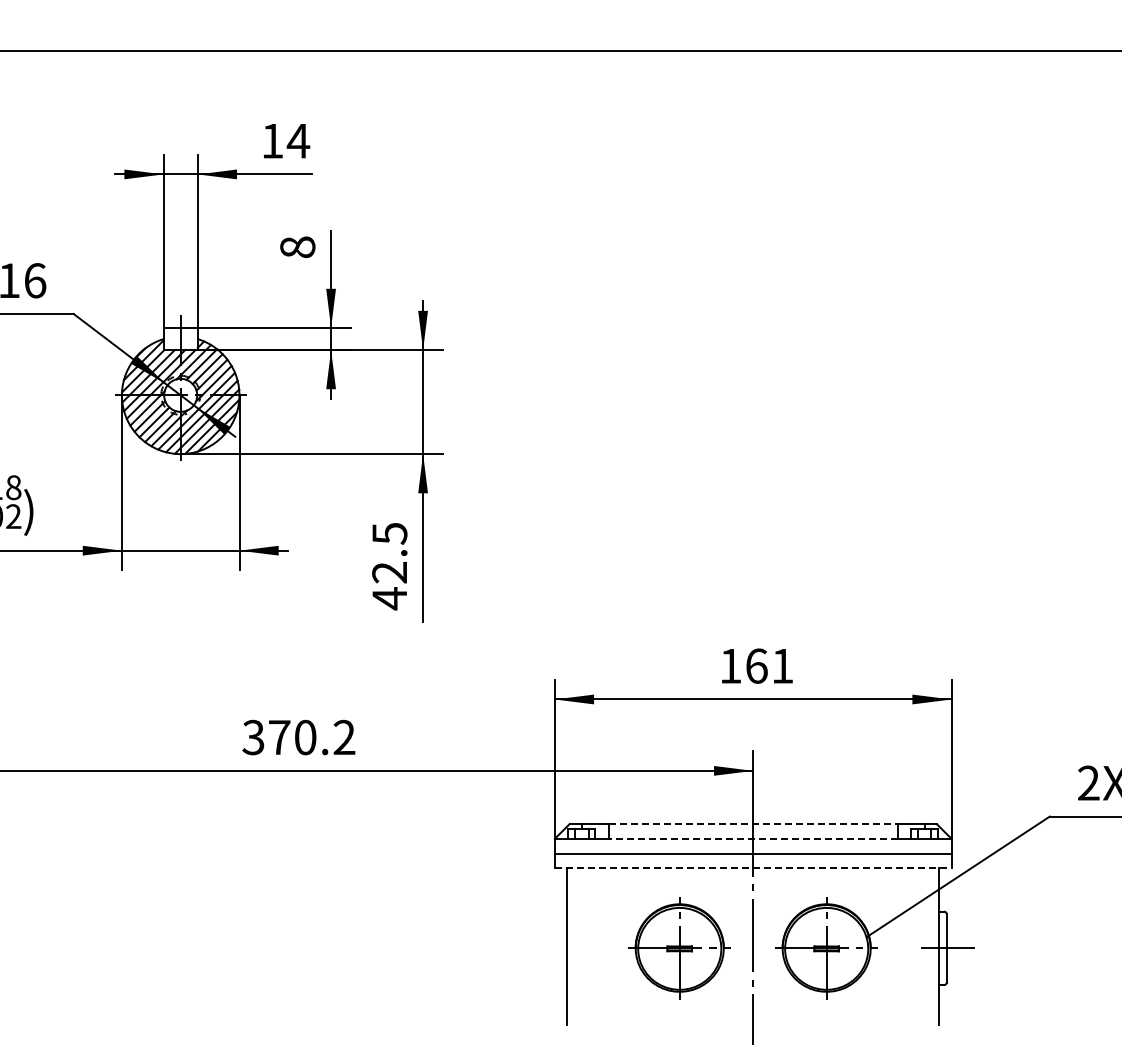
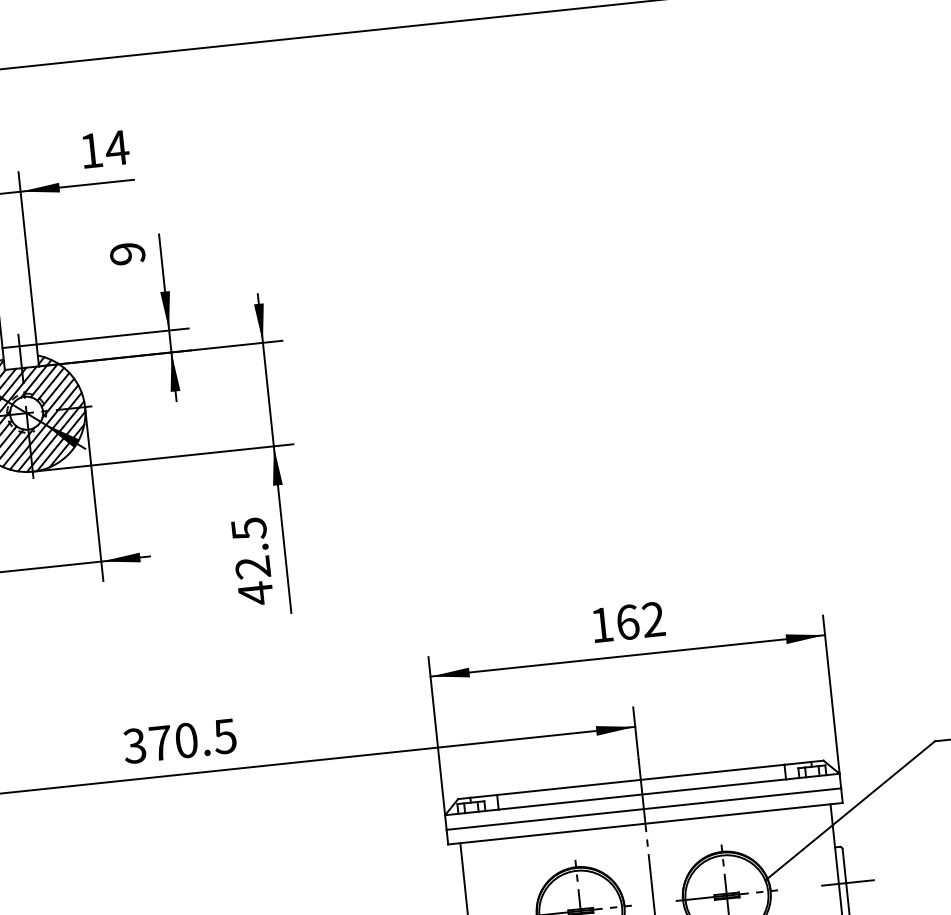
text: (297, 247) -> (127, 253), 8 -> 9
text: (782, 665) -> (653, 619), 161 -> 162
text: (344, 737) -> (225, 736), 370.2 -> 370.5
line: (753, 824) -> (641, 780), dashed -> solid
line: (752, 838) -> (641, 794), dashed -> solid
line: (753, 868) -> (645, 823), dashed -> solid

